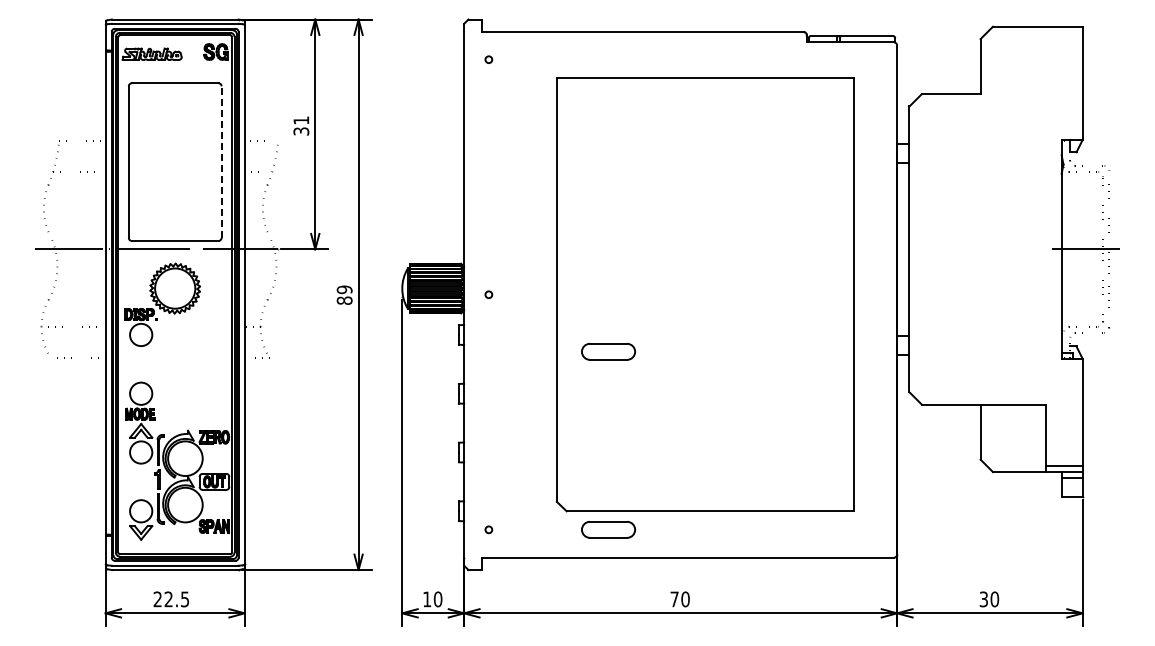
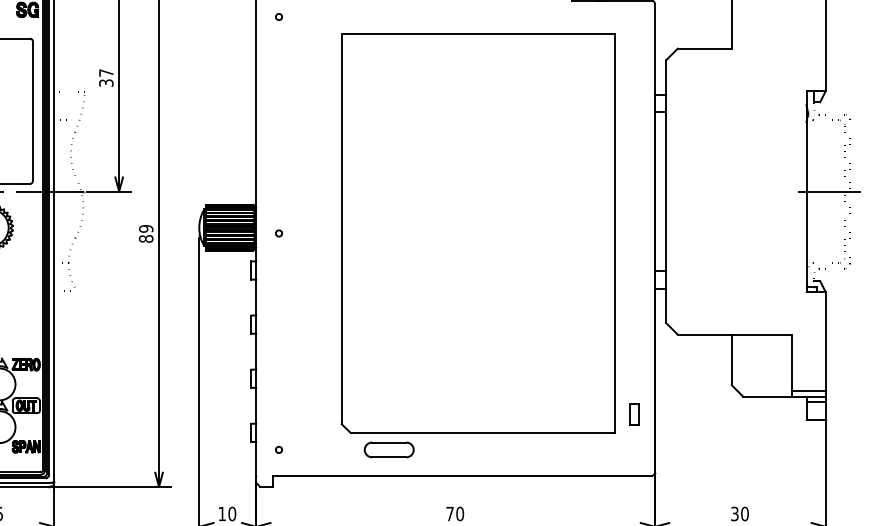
text: (301, 120) -> (106, 72), 31 -> 37
line: (221, 162) -> (32, 111), dashed -> solid
part: (608, 351) -> (389, 285), removed
part: (874, 491) -> (634, 414), added

